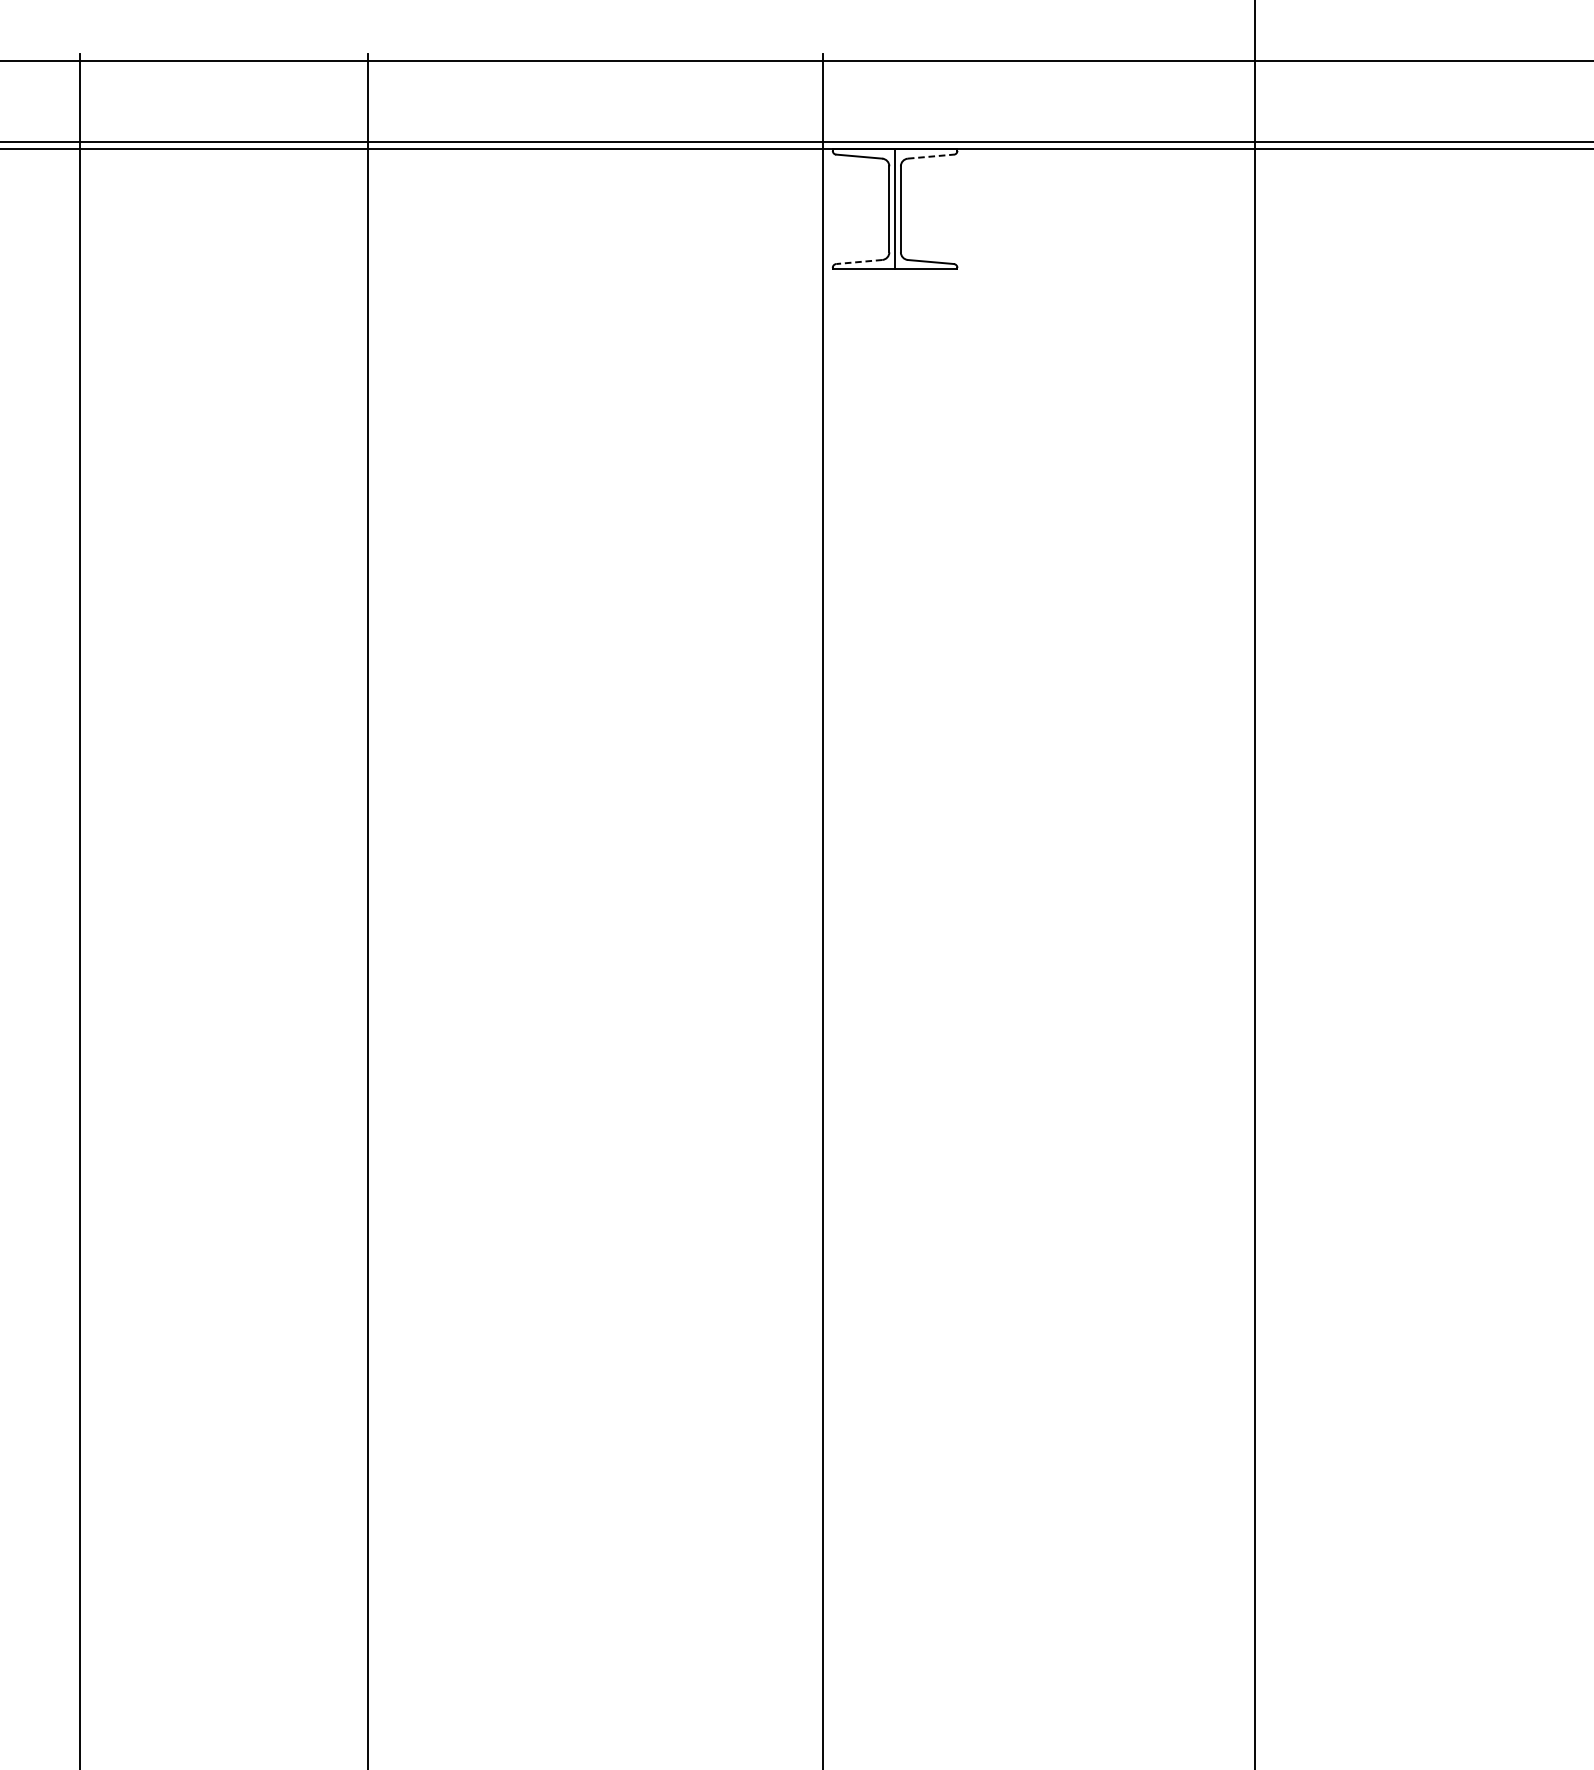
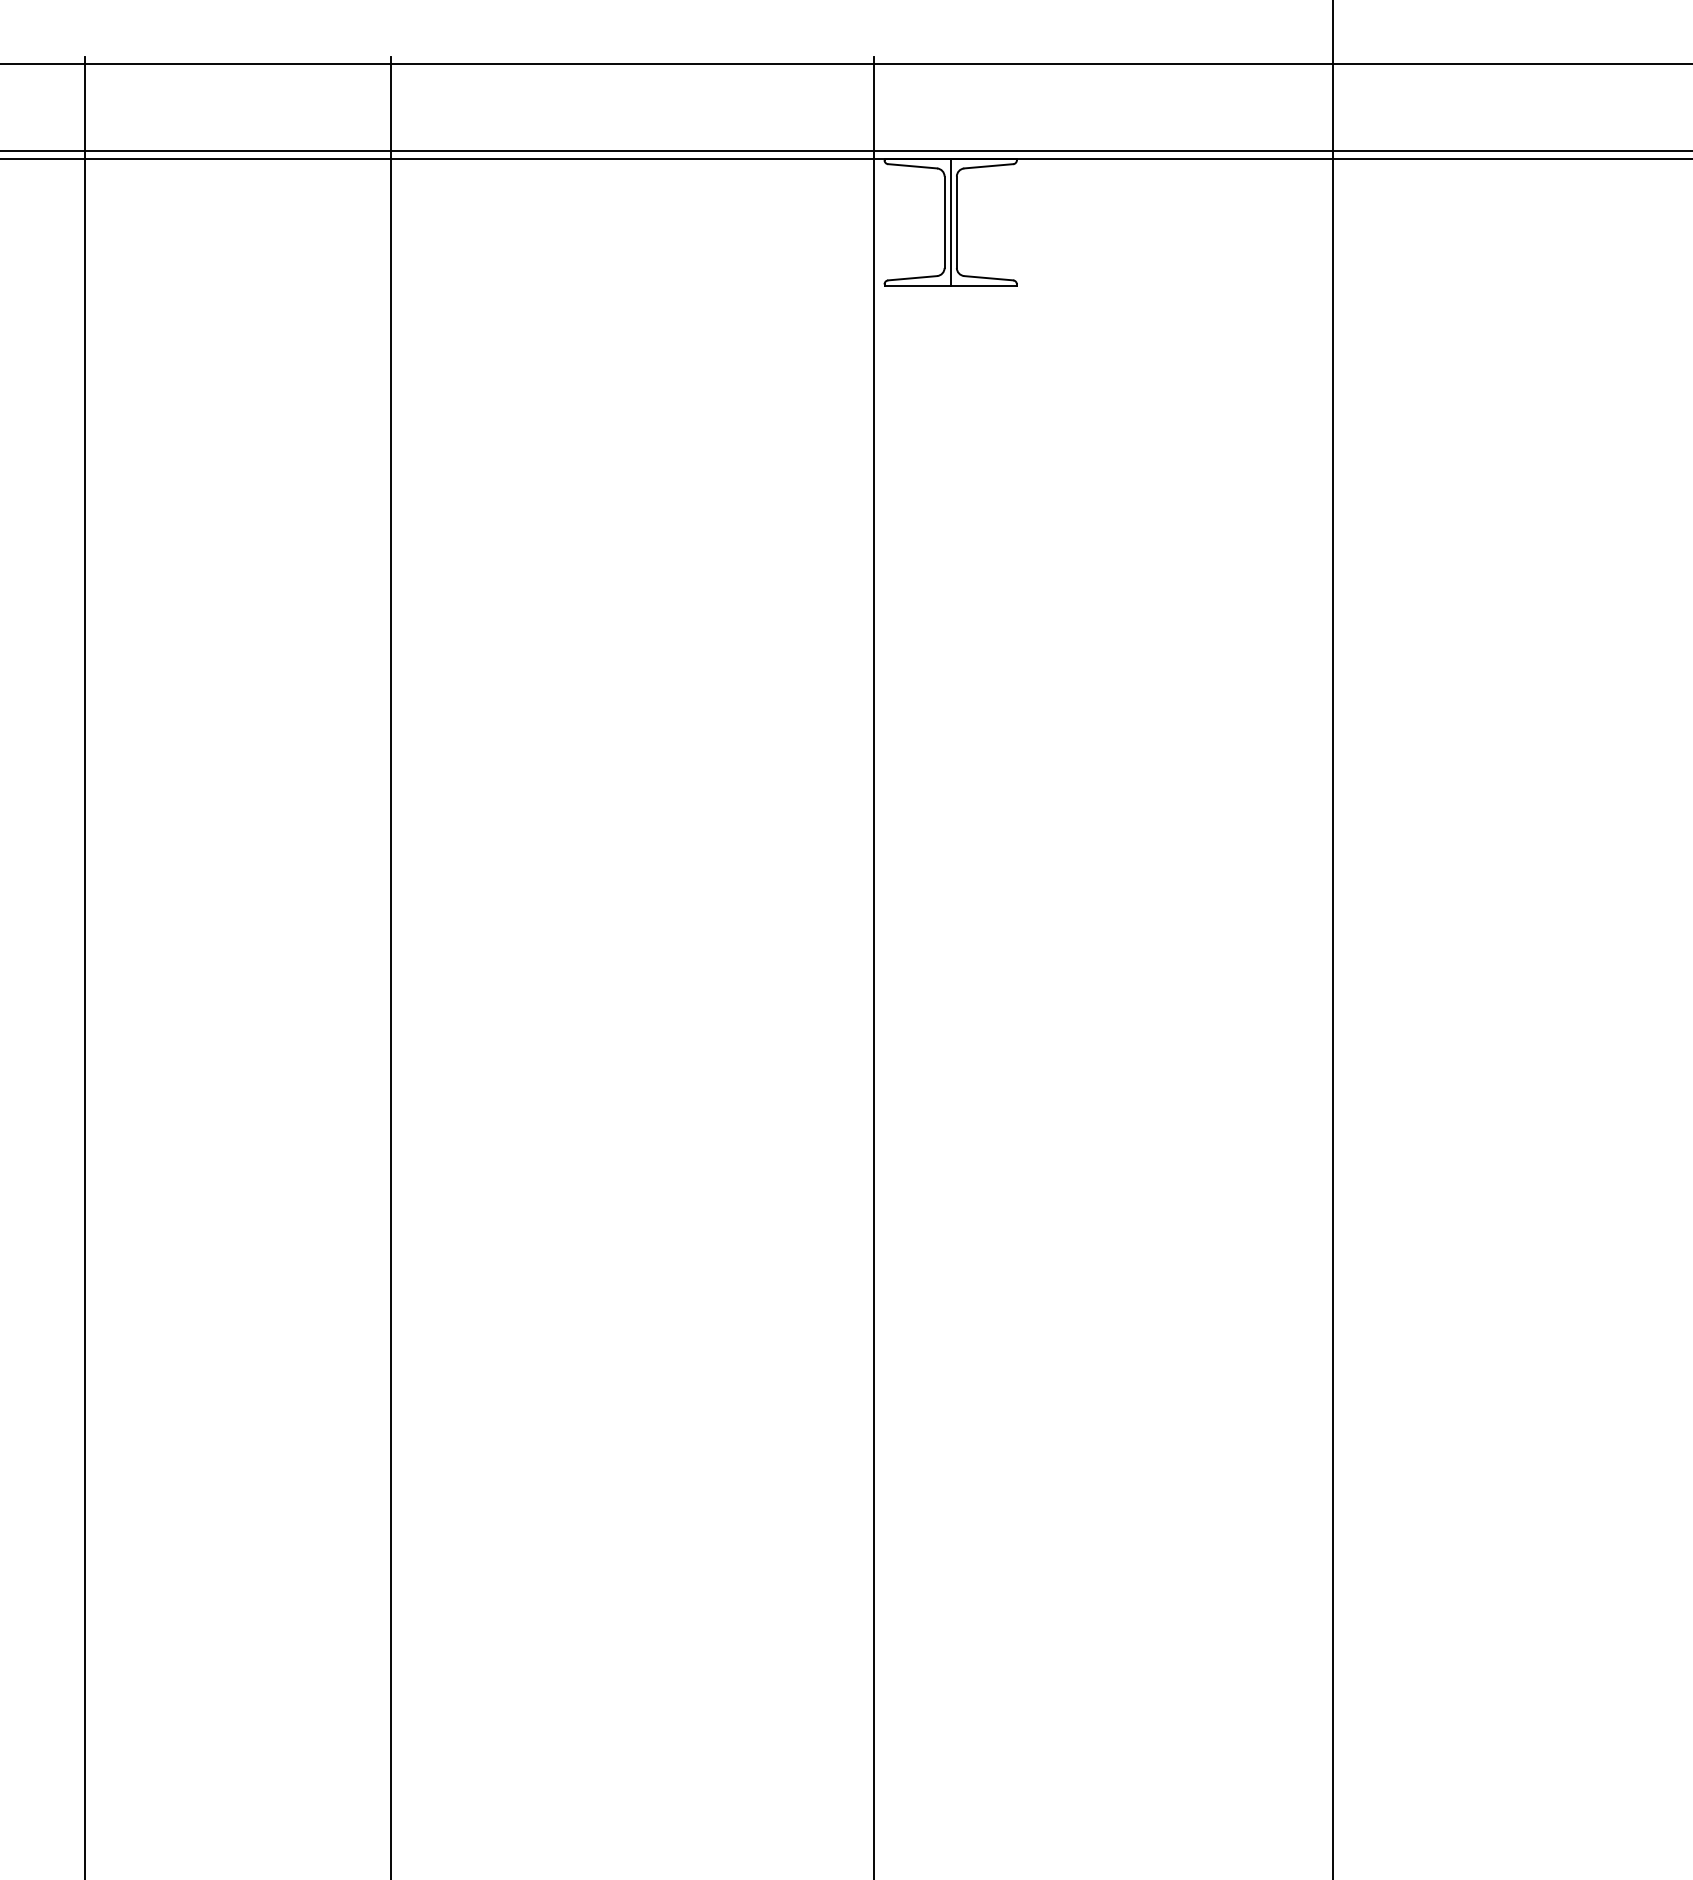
line: (930, 156) -> (988, 166), dashed -> solid
line: (859, 262) -> (912, 278), dashed -> solid

